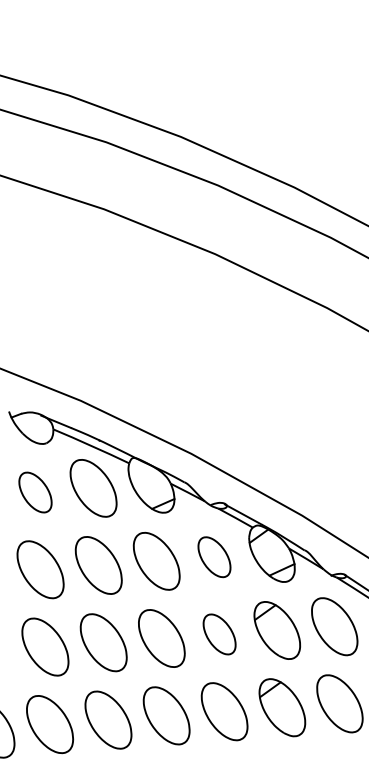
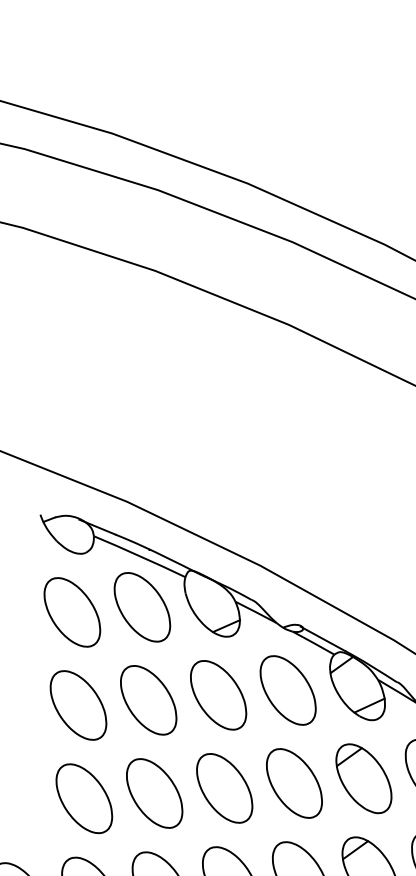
part: (35, 492) -> (72, 612), size x1.43
part: (214, 556) -> (288, 689), size x1.43
part: (219, 634) -> (294, 783), size x1.43

